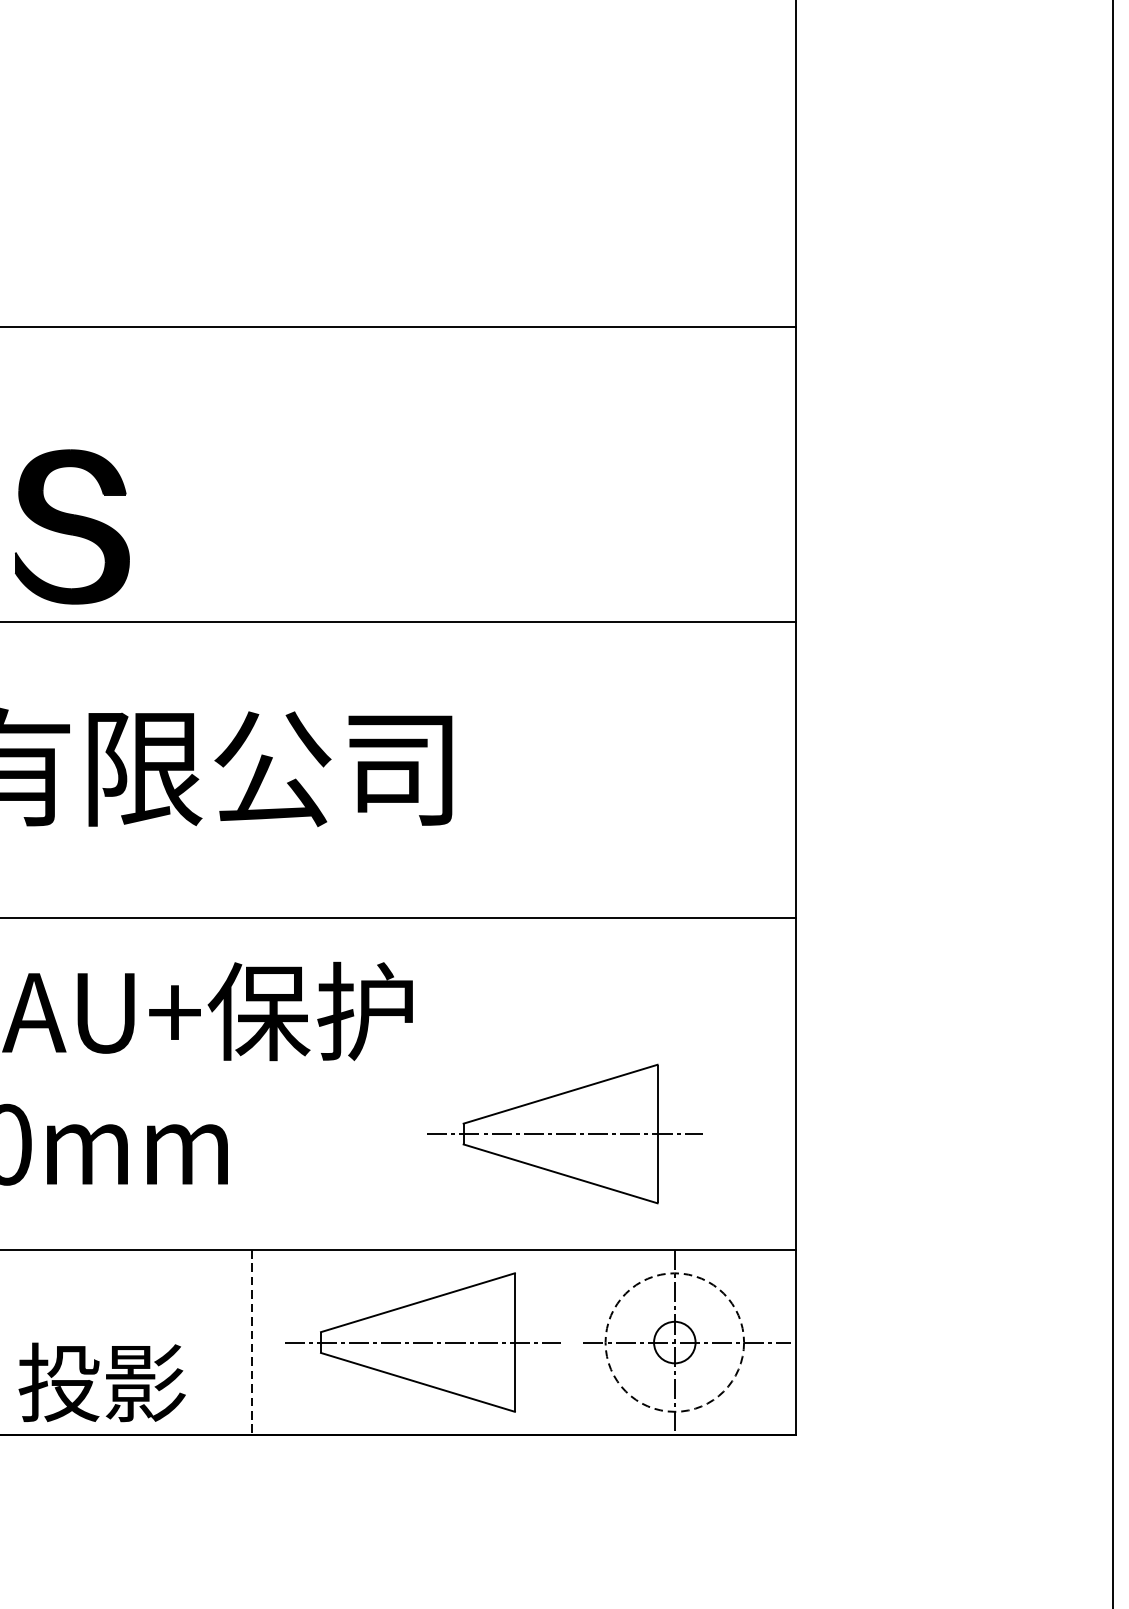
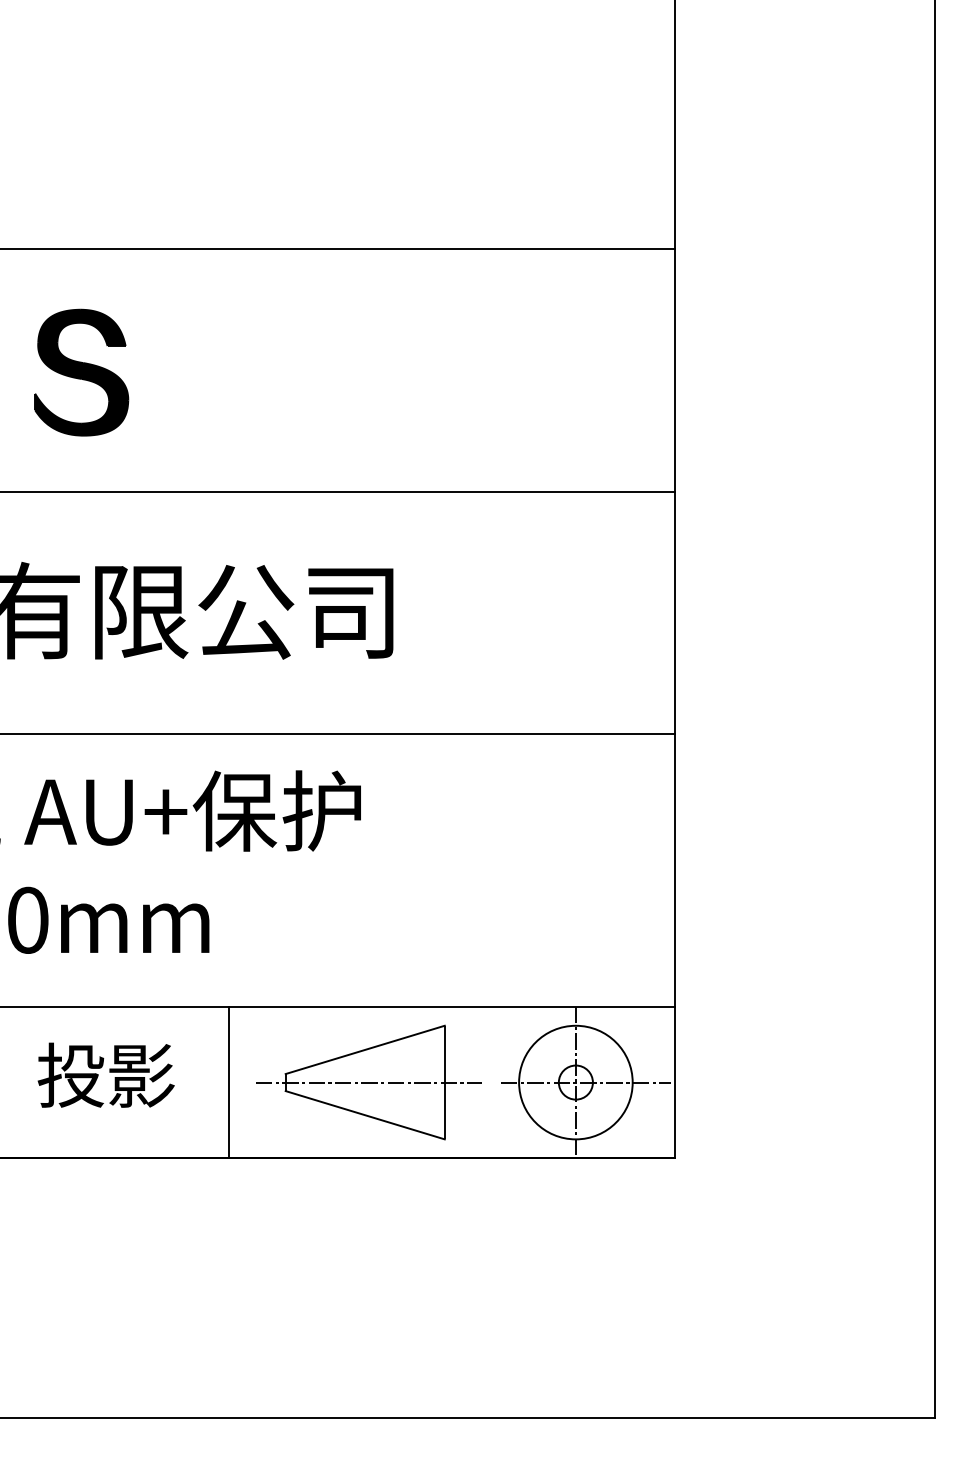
part: (72, 526) -> (81, 372), moved
part: (564, 1133) -> (485, 911), removed
line: (251, 1342) -> (228, 1082), dashed -> solid
circle: (674, 1342) -> (575, 1082), dashed -> solid
text: (101, 1381) -> (105, 1074), moved

